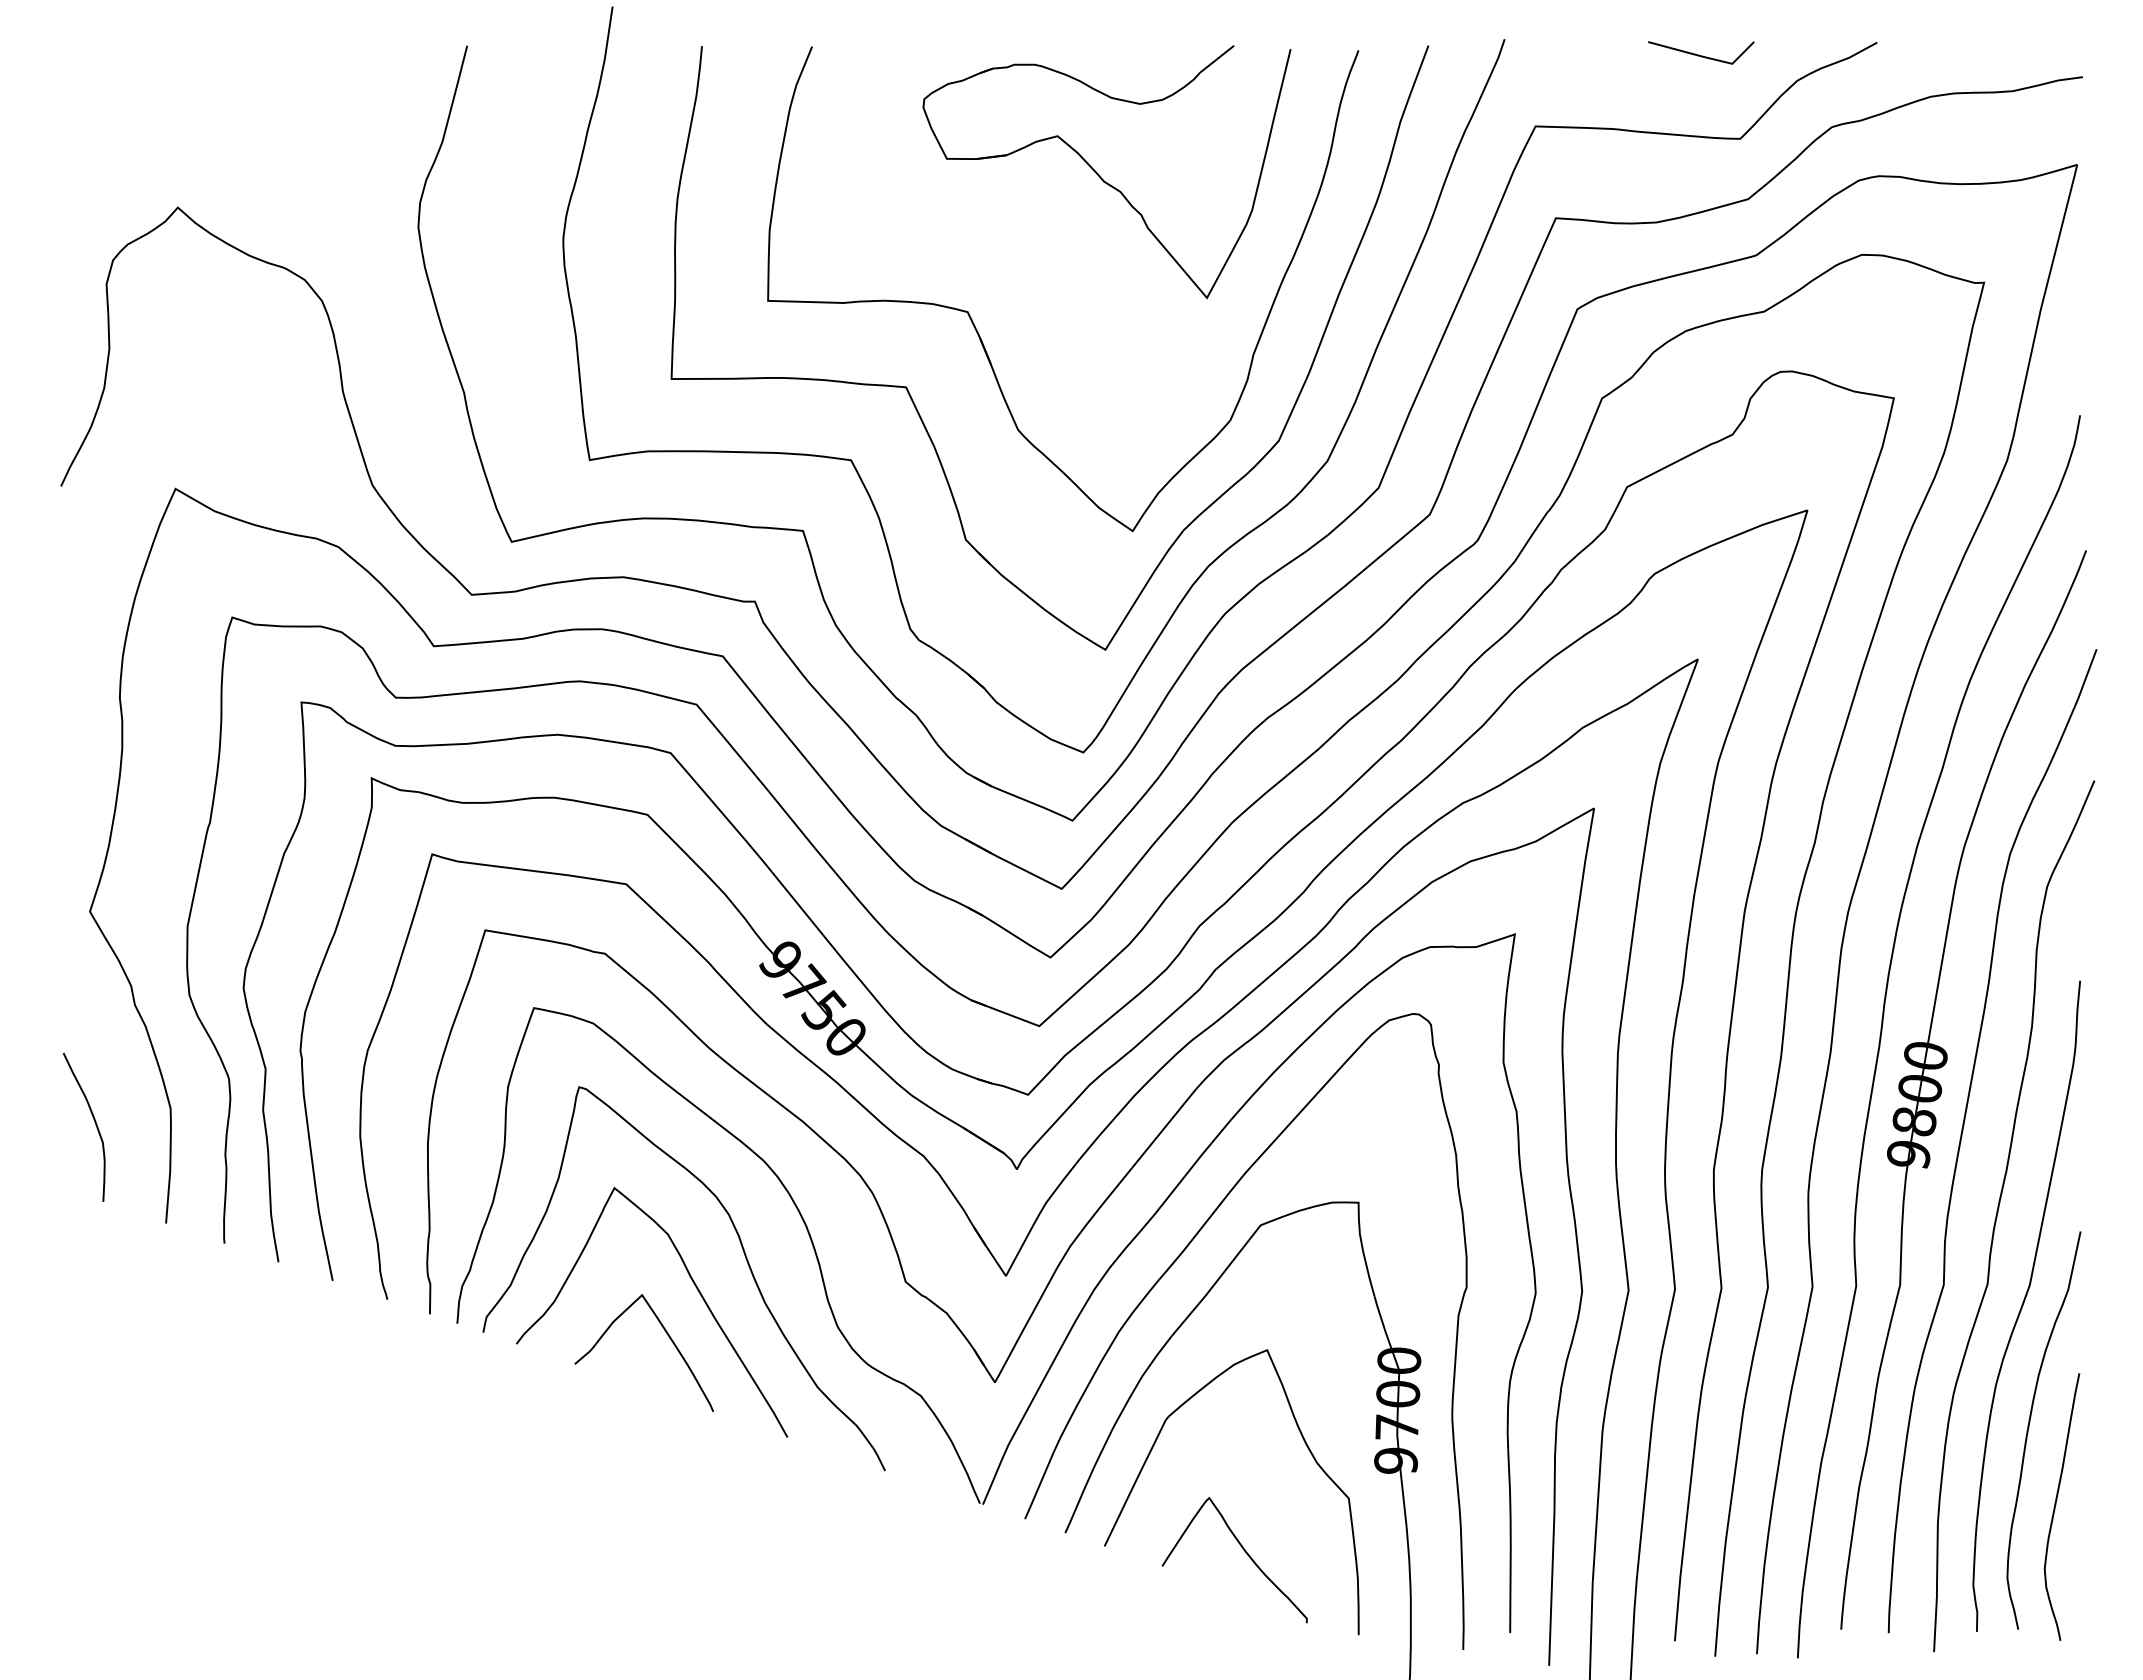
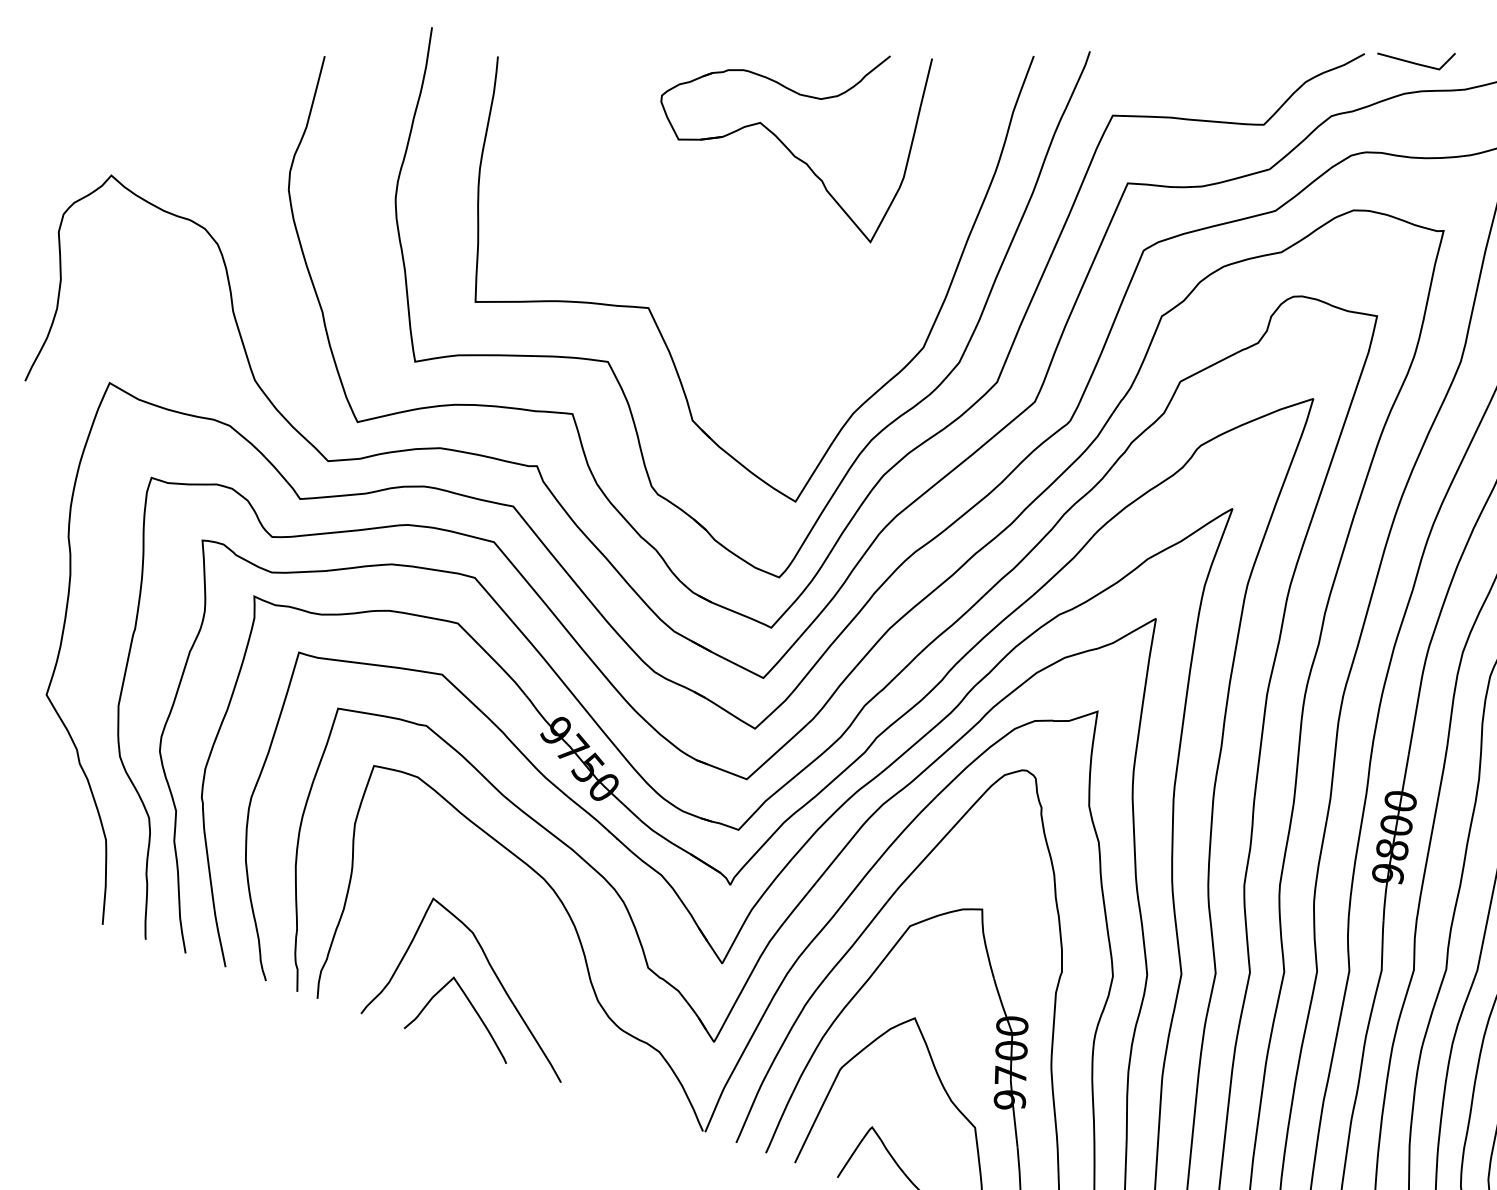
line: (1699, 54) -> (1415, 62), moved
part: (976, 327) -> (700, 263), removed
curve: (94, 1122) -> (49, 850), removed
curve: (744, 1256) -> (529, 949), removed

